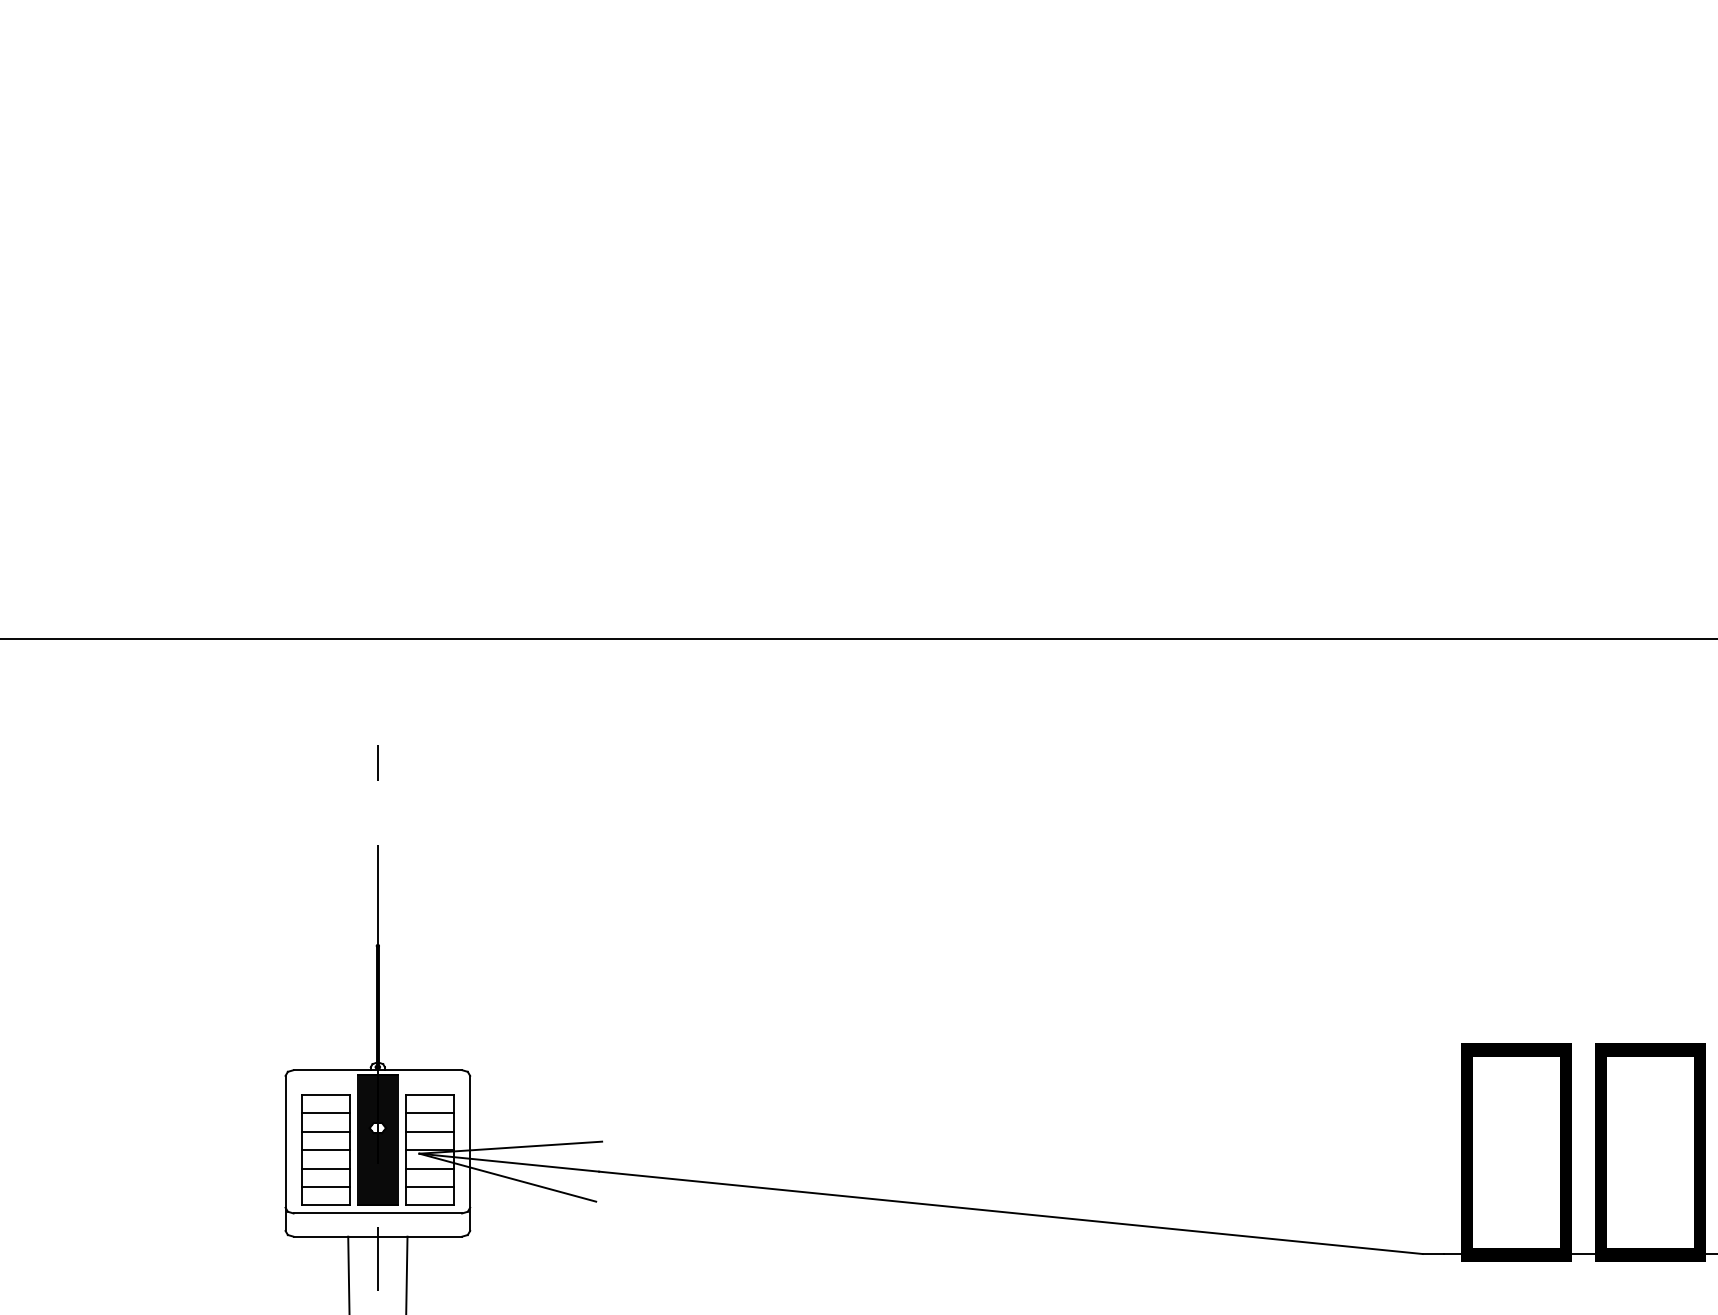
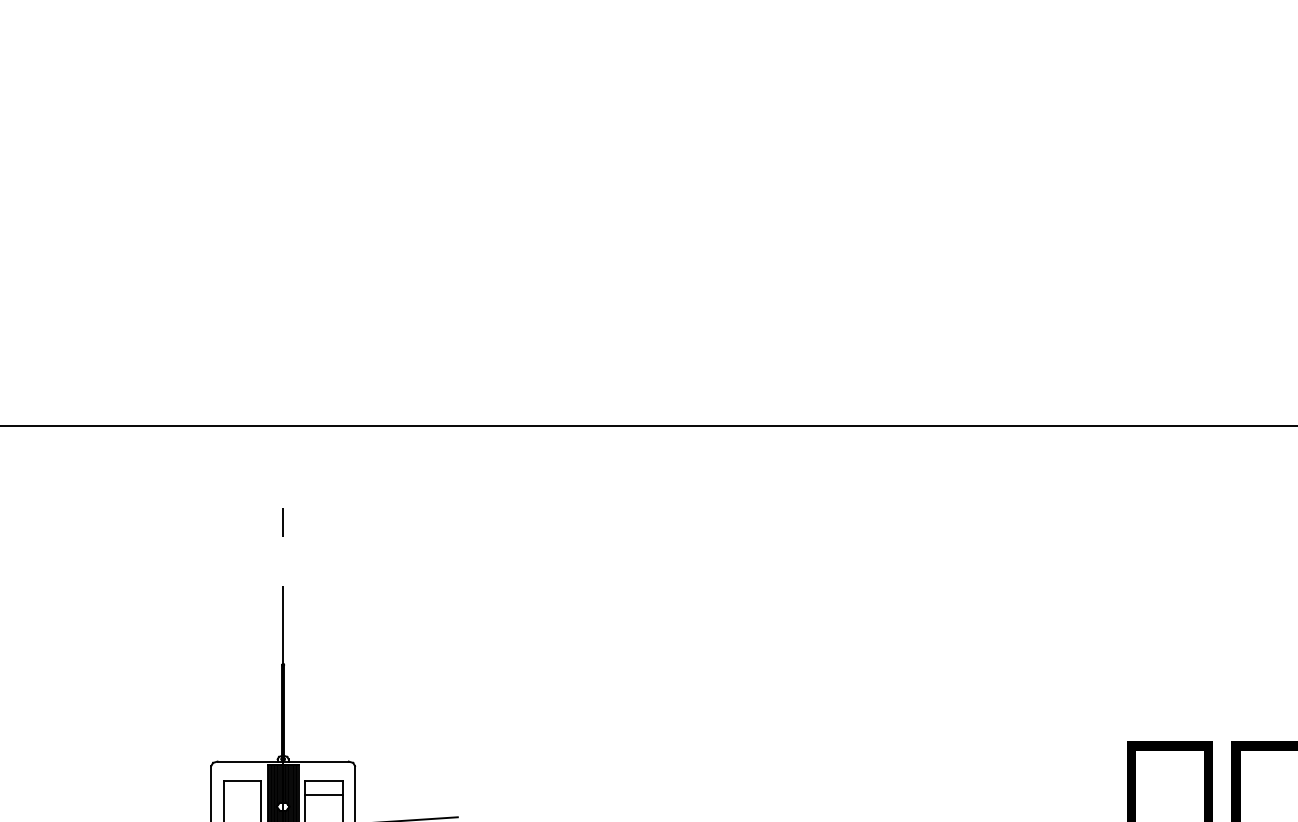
line: (325, 1113) -> (242, 795), removed
line: (325, 1131) -> (242, 809), removed
line: (429, 1131) -> (323, 809), removed

